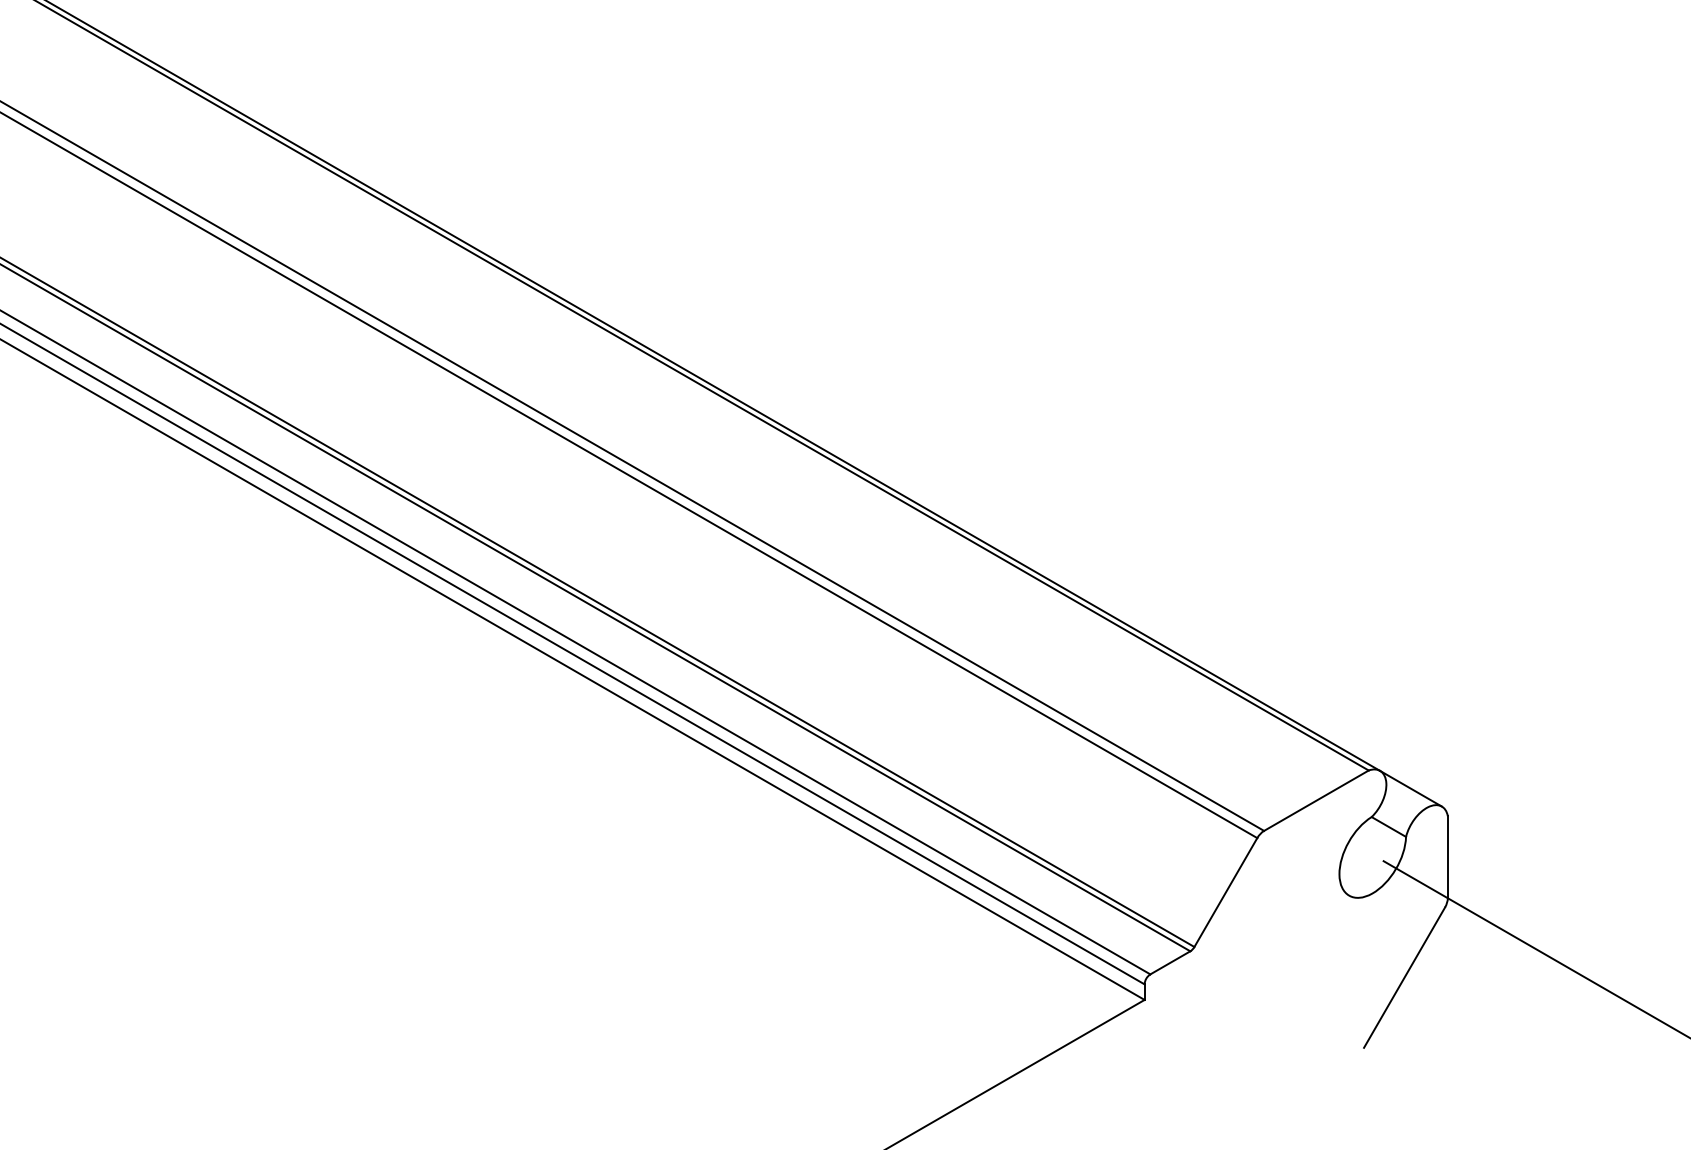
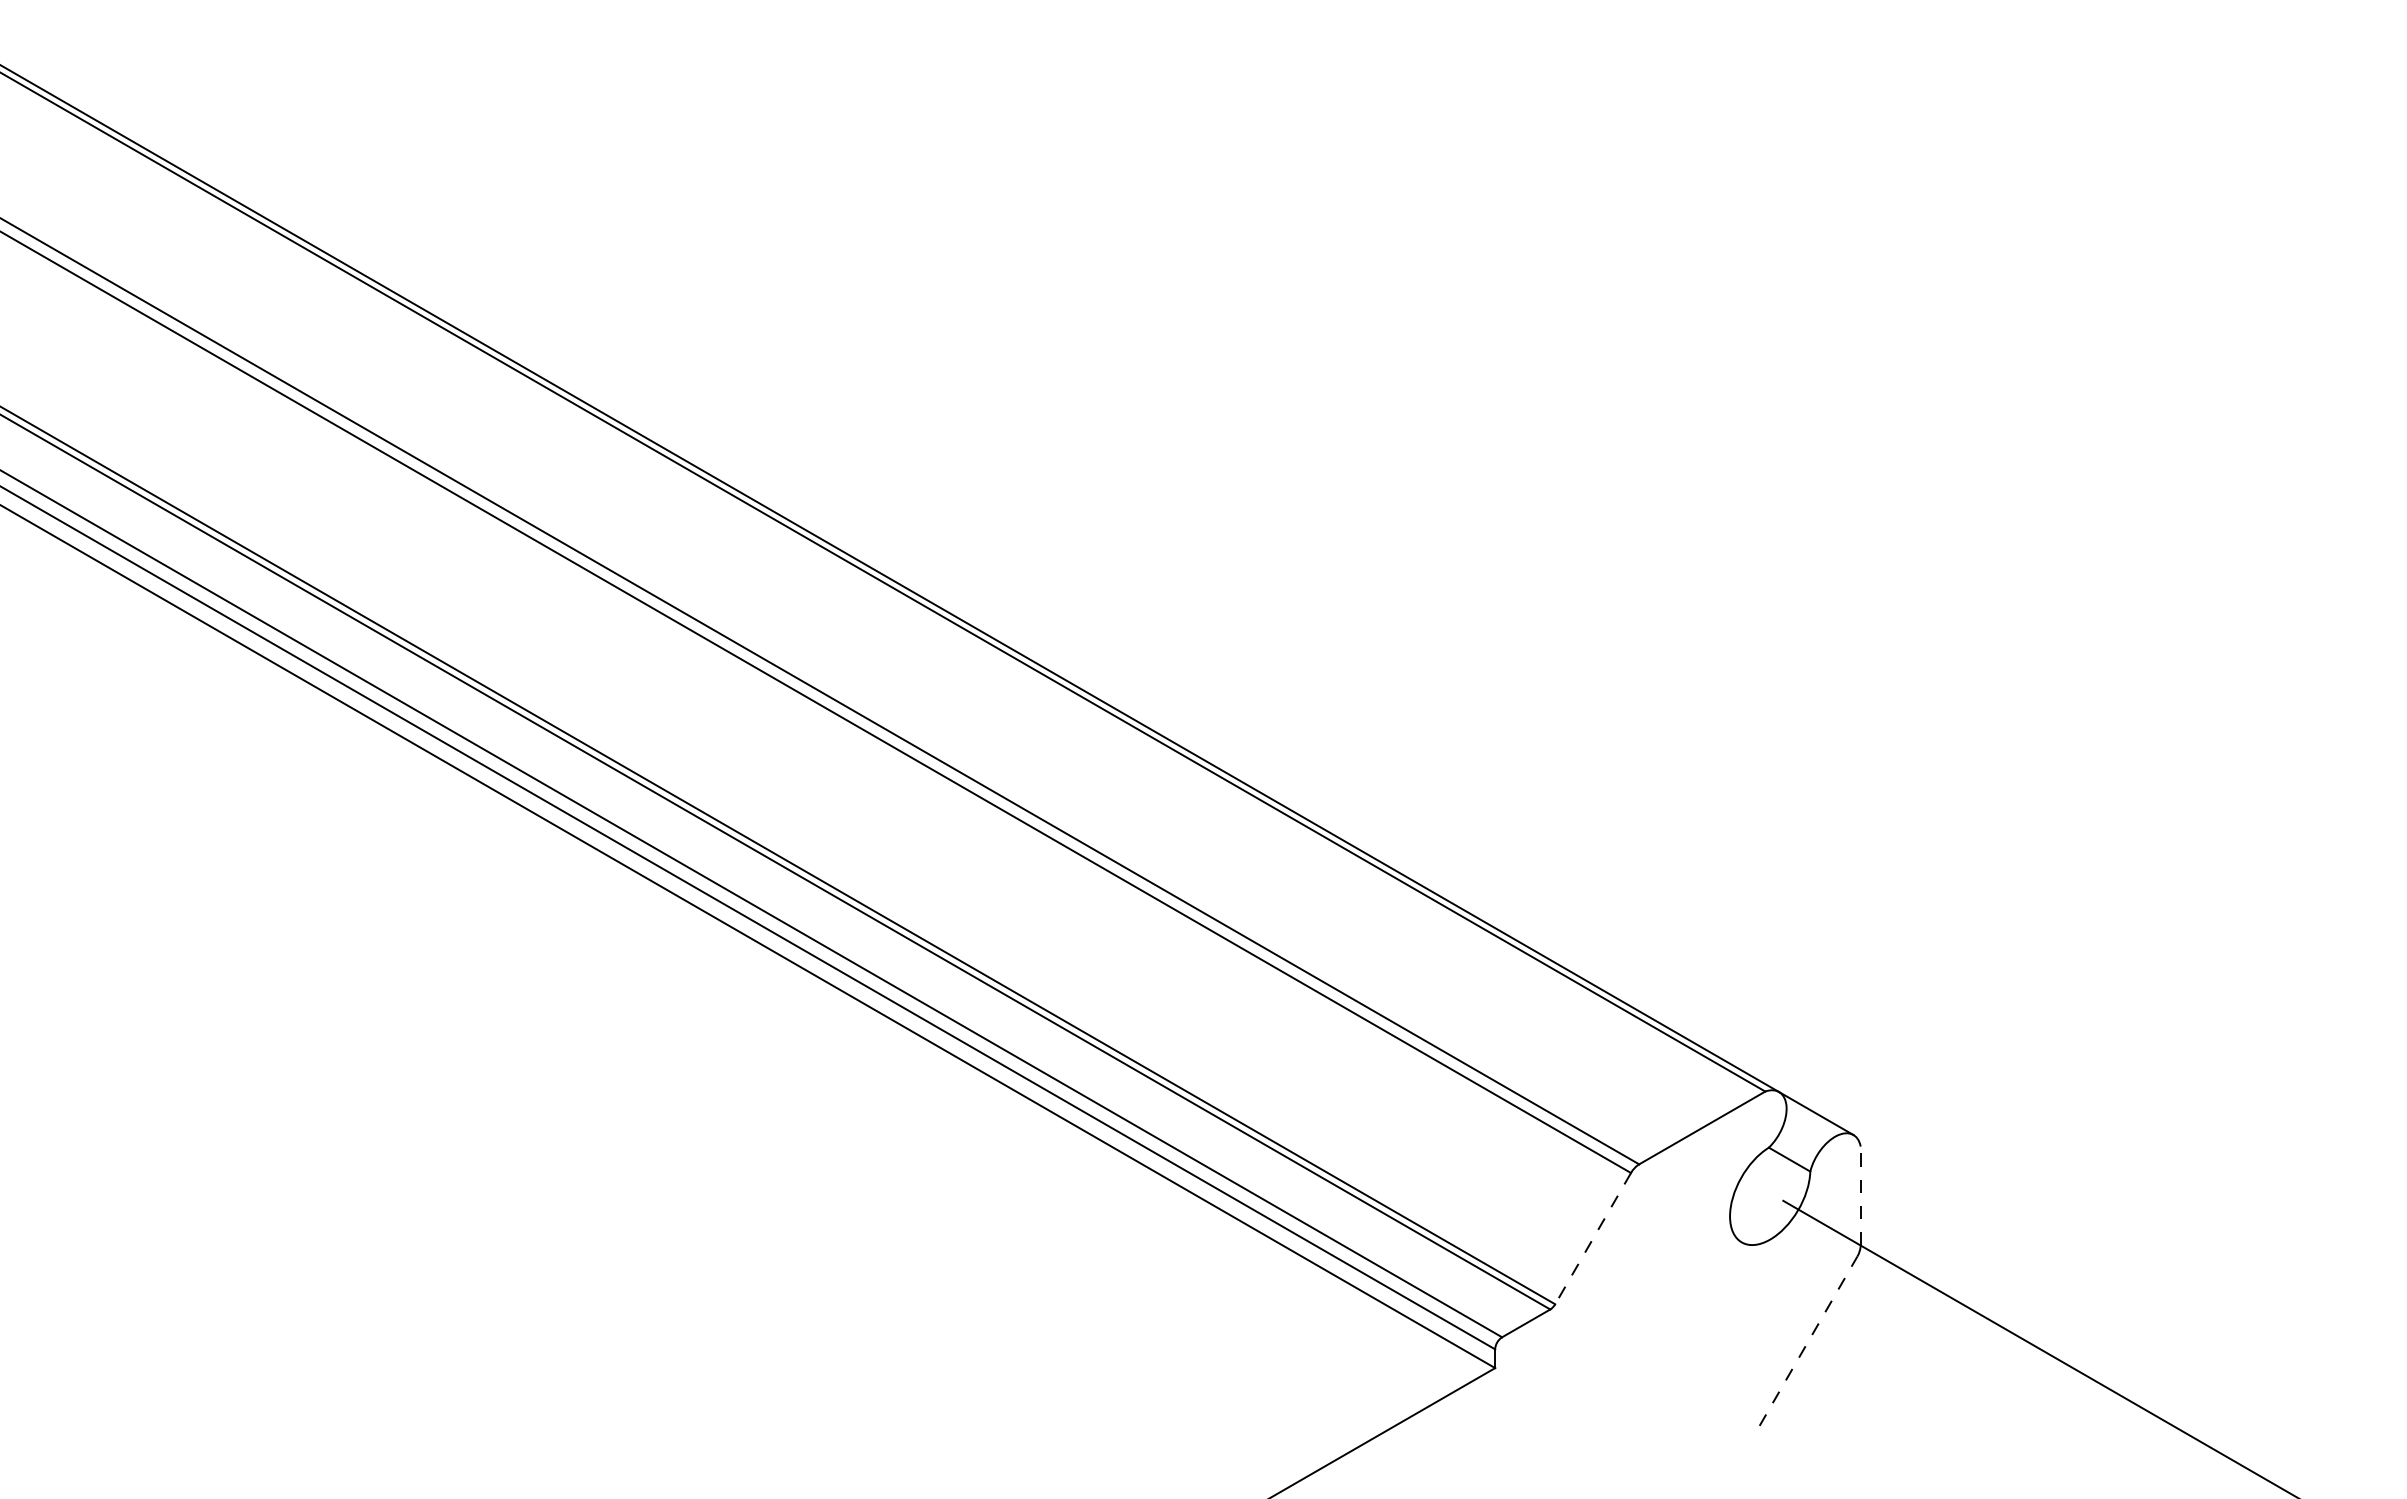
line: (1447, 856) -> (1860, 1195), solid -> dashed
line: (1226, 892) -> (1593, 1238), solid -> dashed
line: (1404, 977) -> (1808, 1341), solid -> dashed

